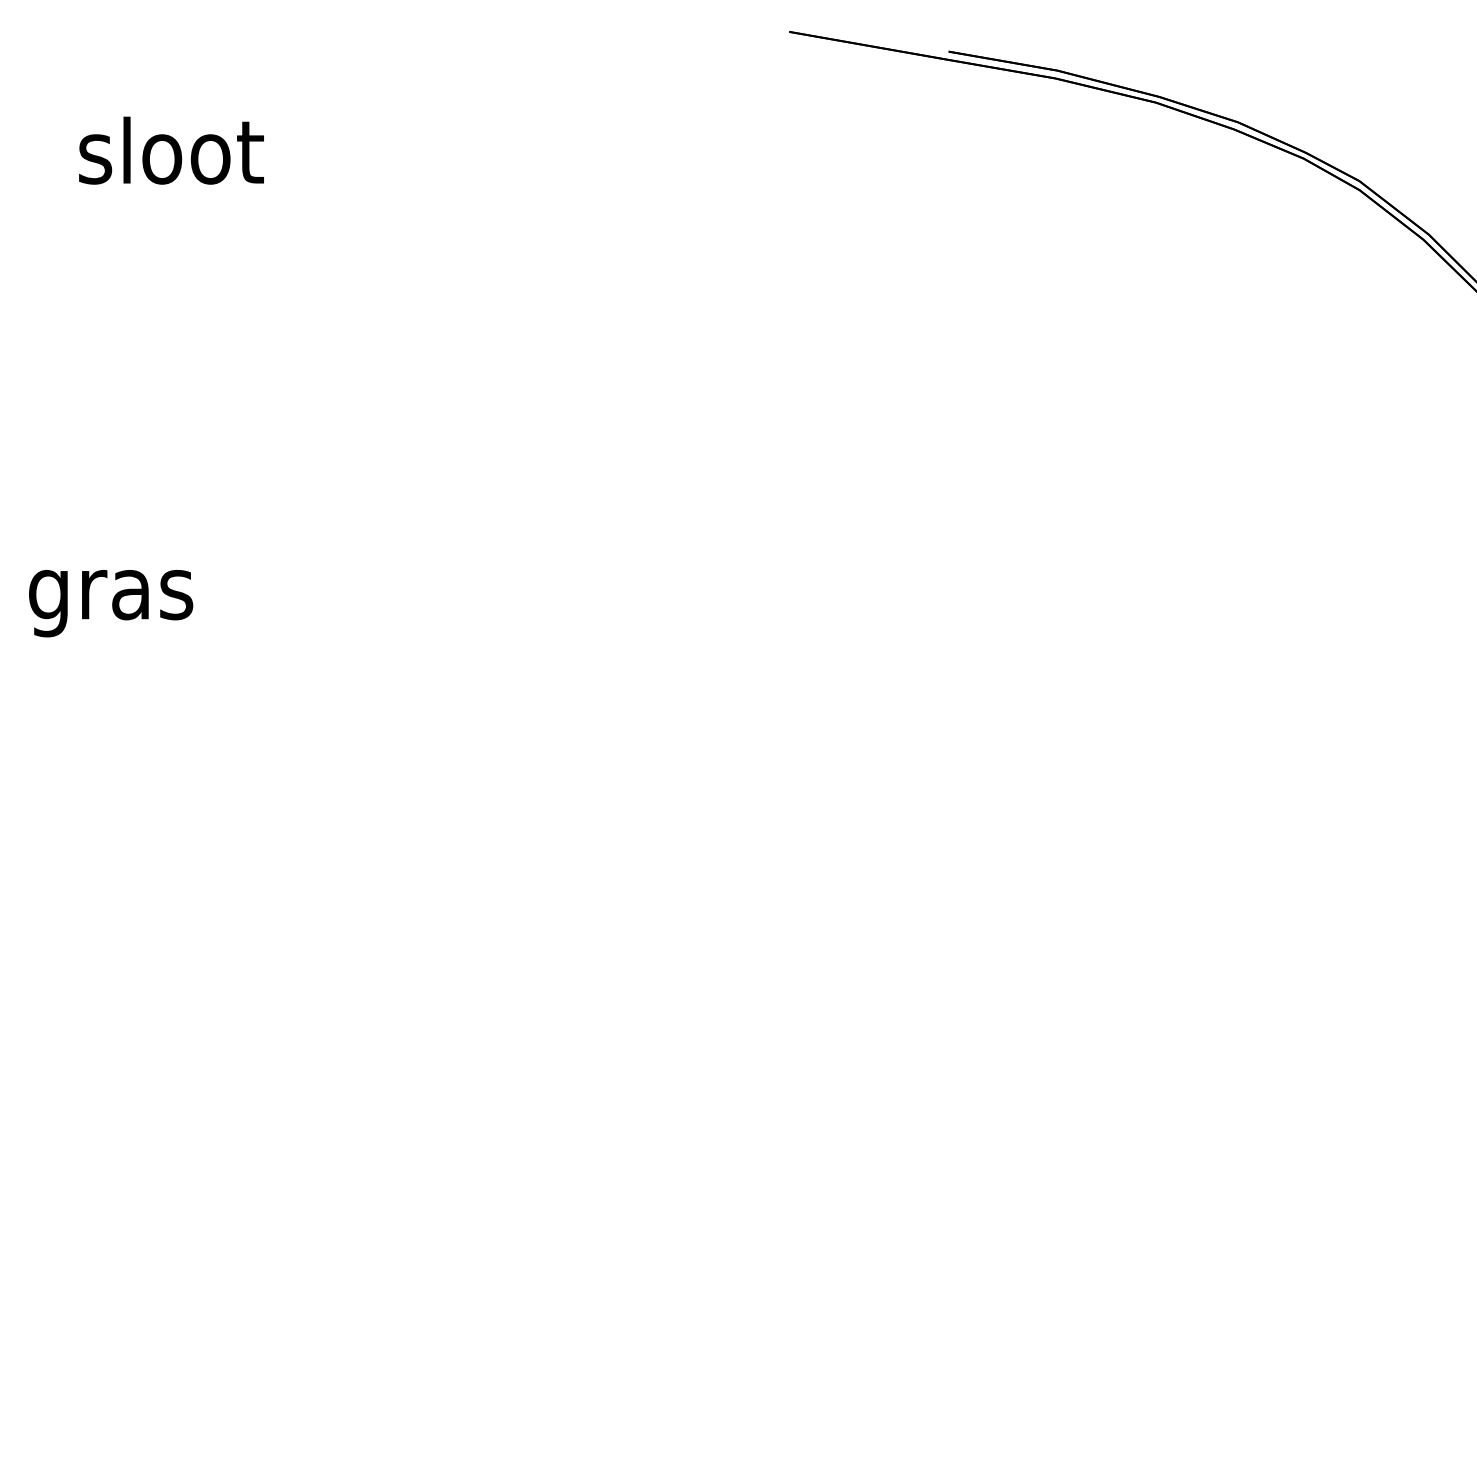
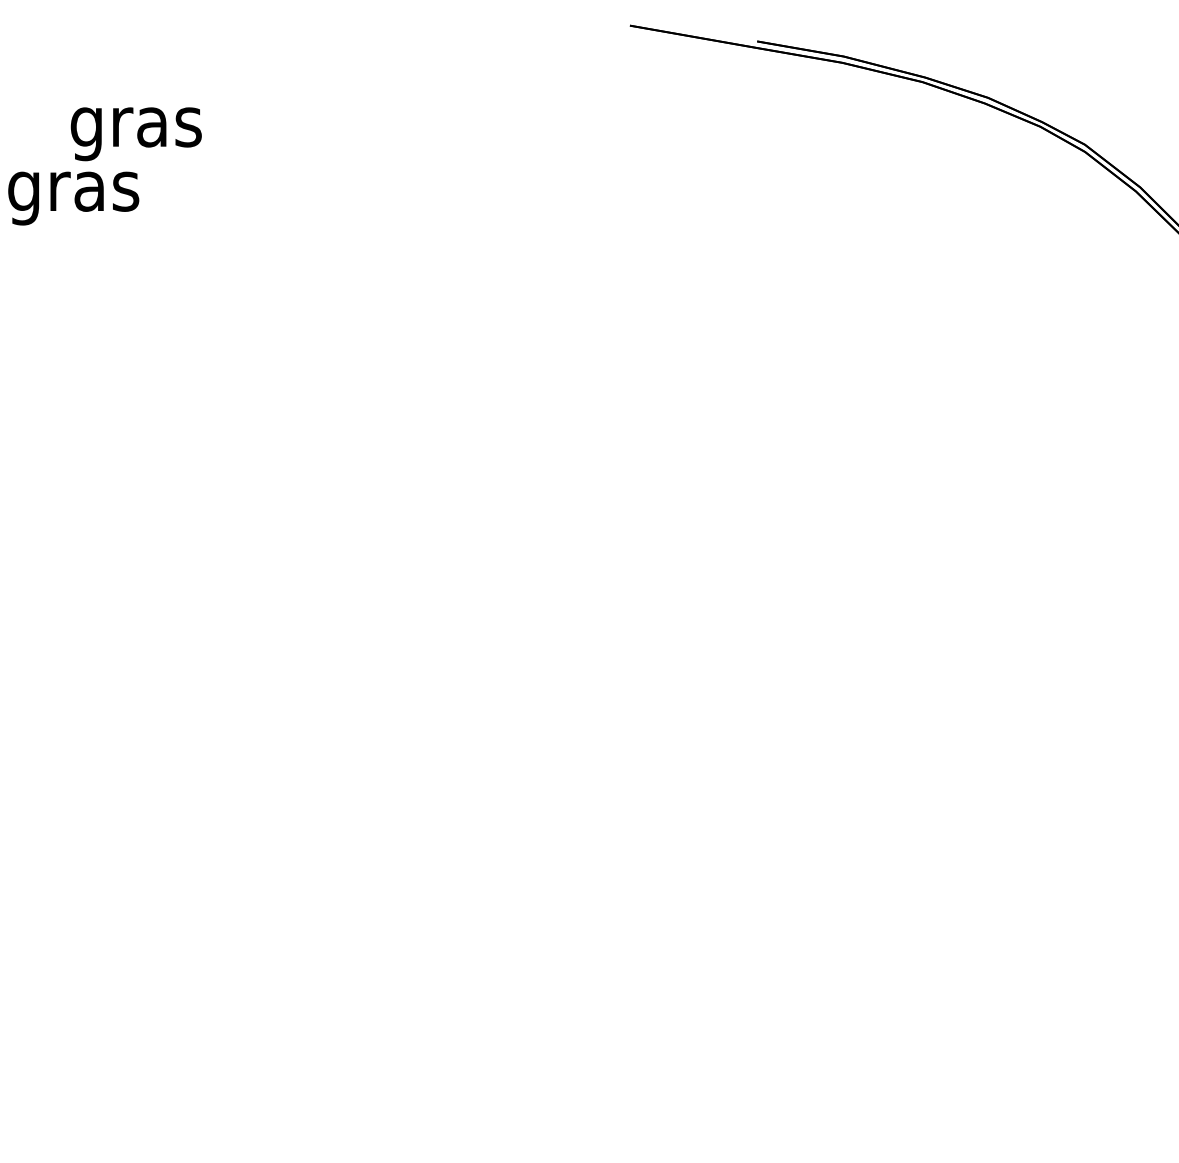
text: (171, 158) -> (137, 126), sloot -> gras
text: (111, 603) -> (74, 198), moved

